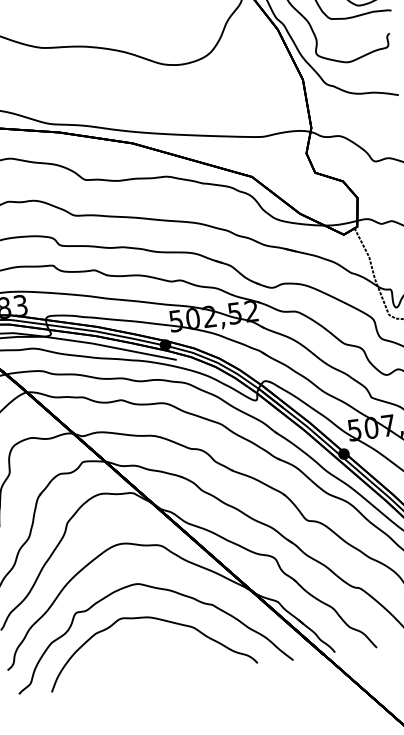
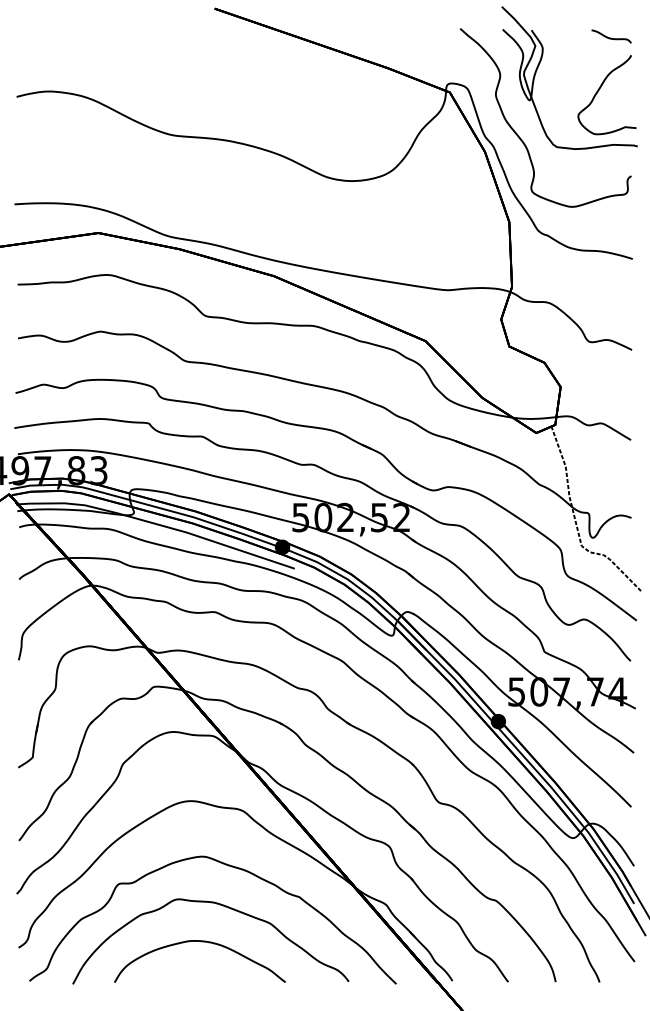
curve: (143, 648) -> (201, 942), added

